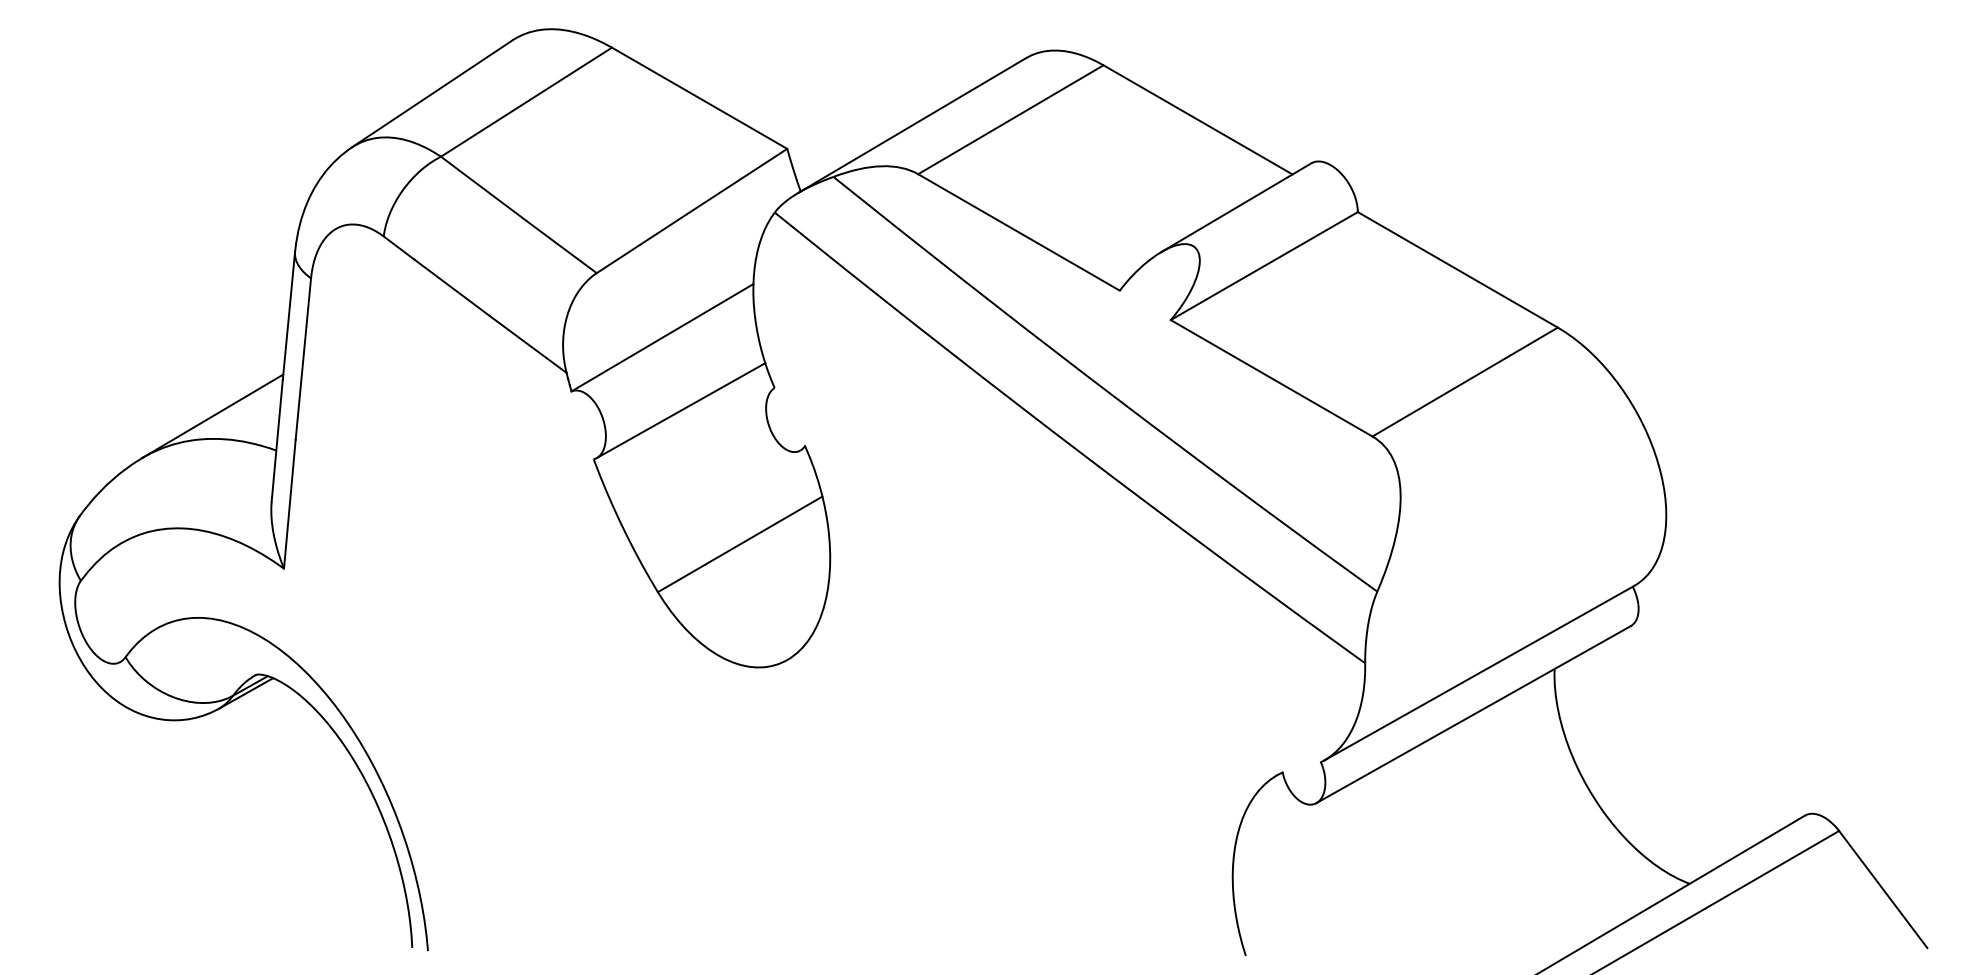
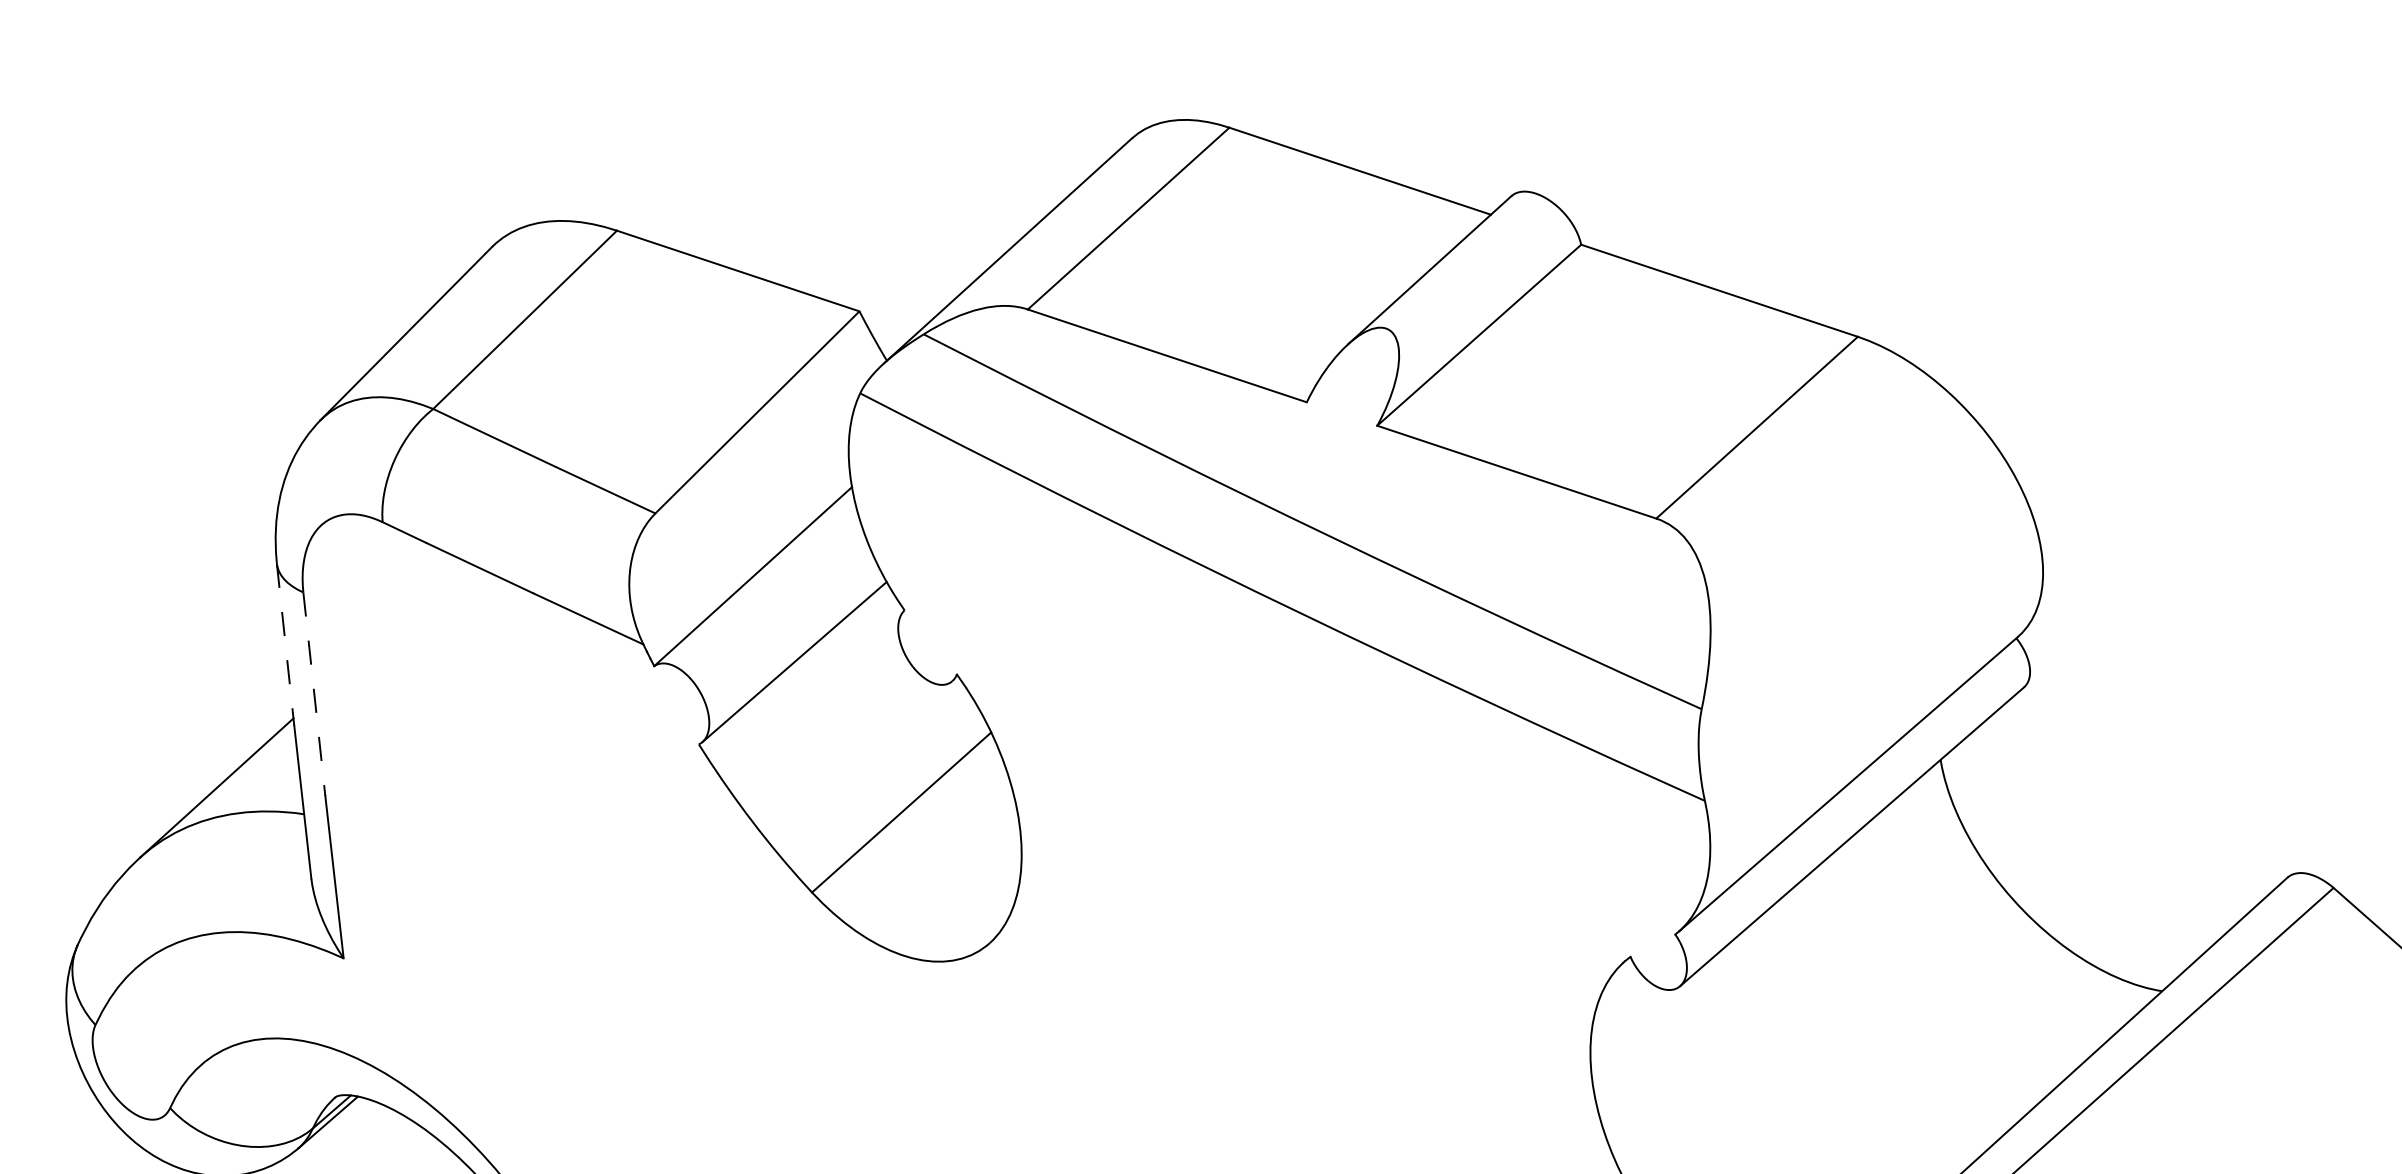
line: (288, 316) -> (285, 645), solid -> dashed
line: (303, 359) -> (314, 694), solid -> dashed

